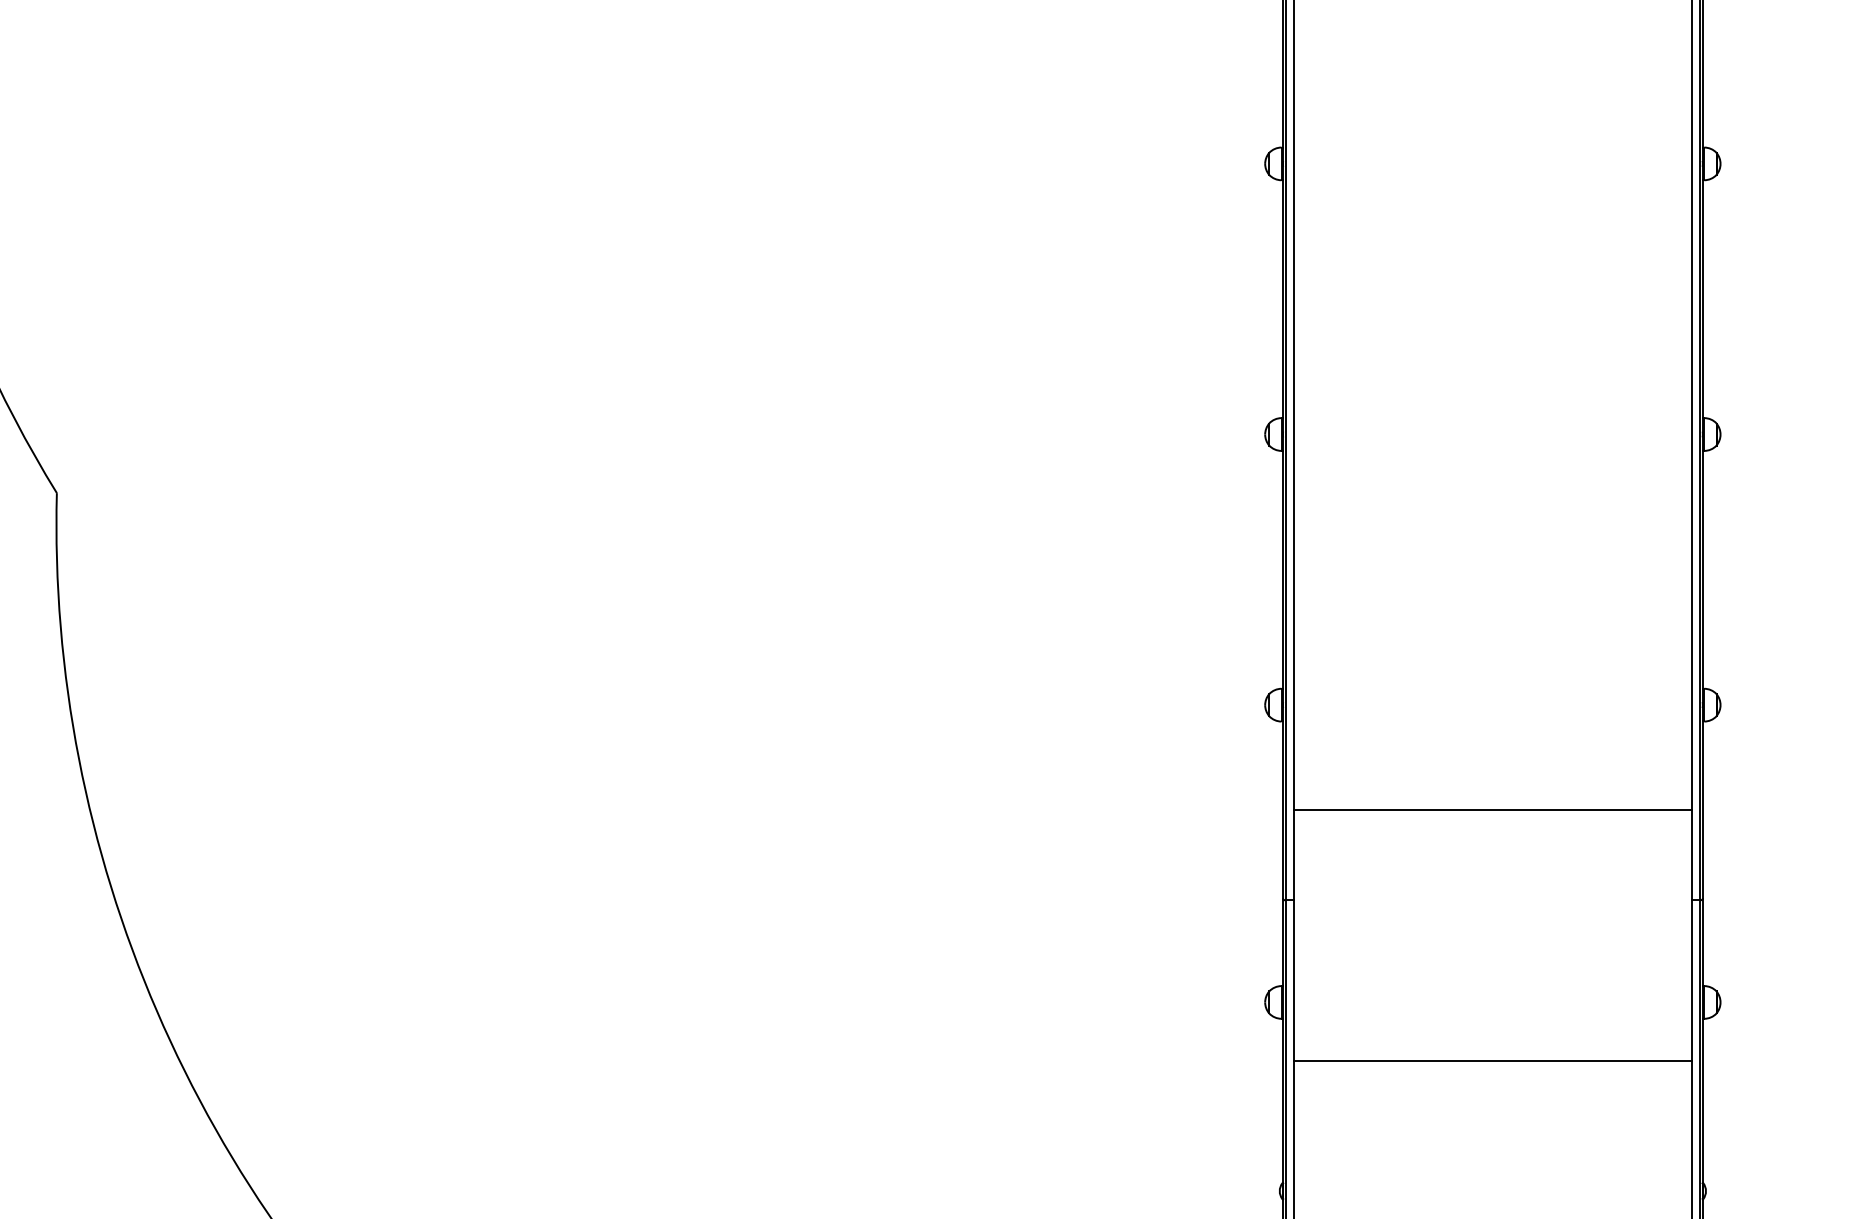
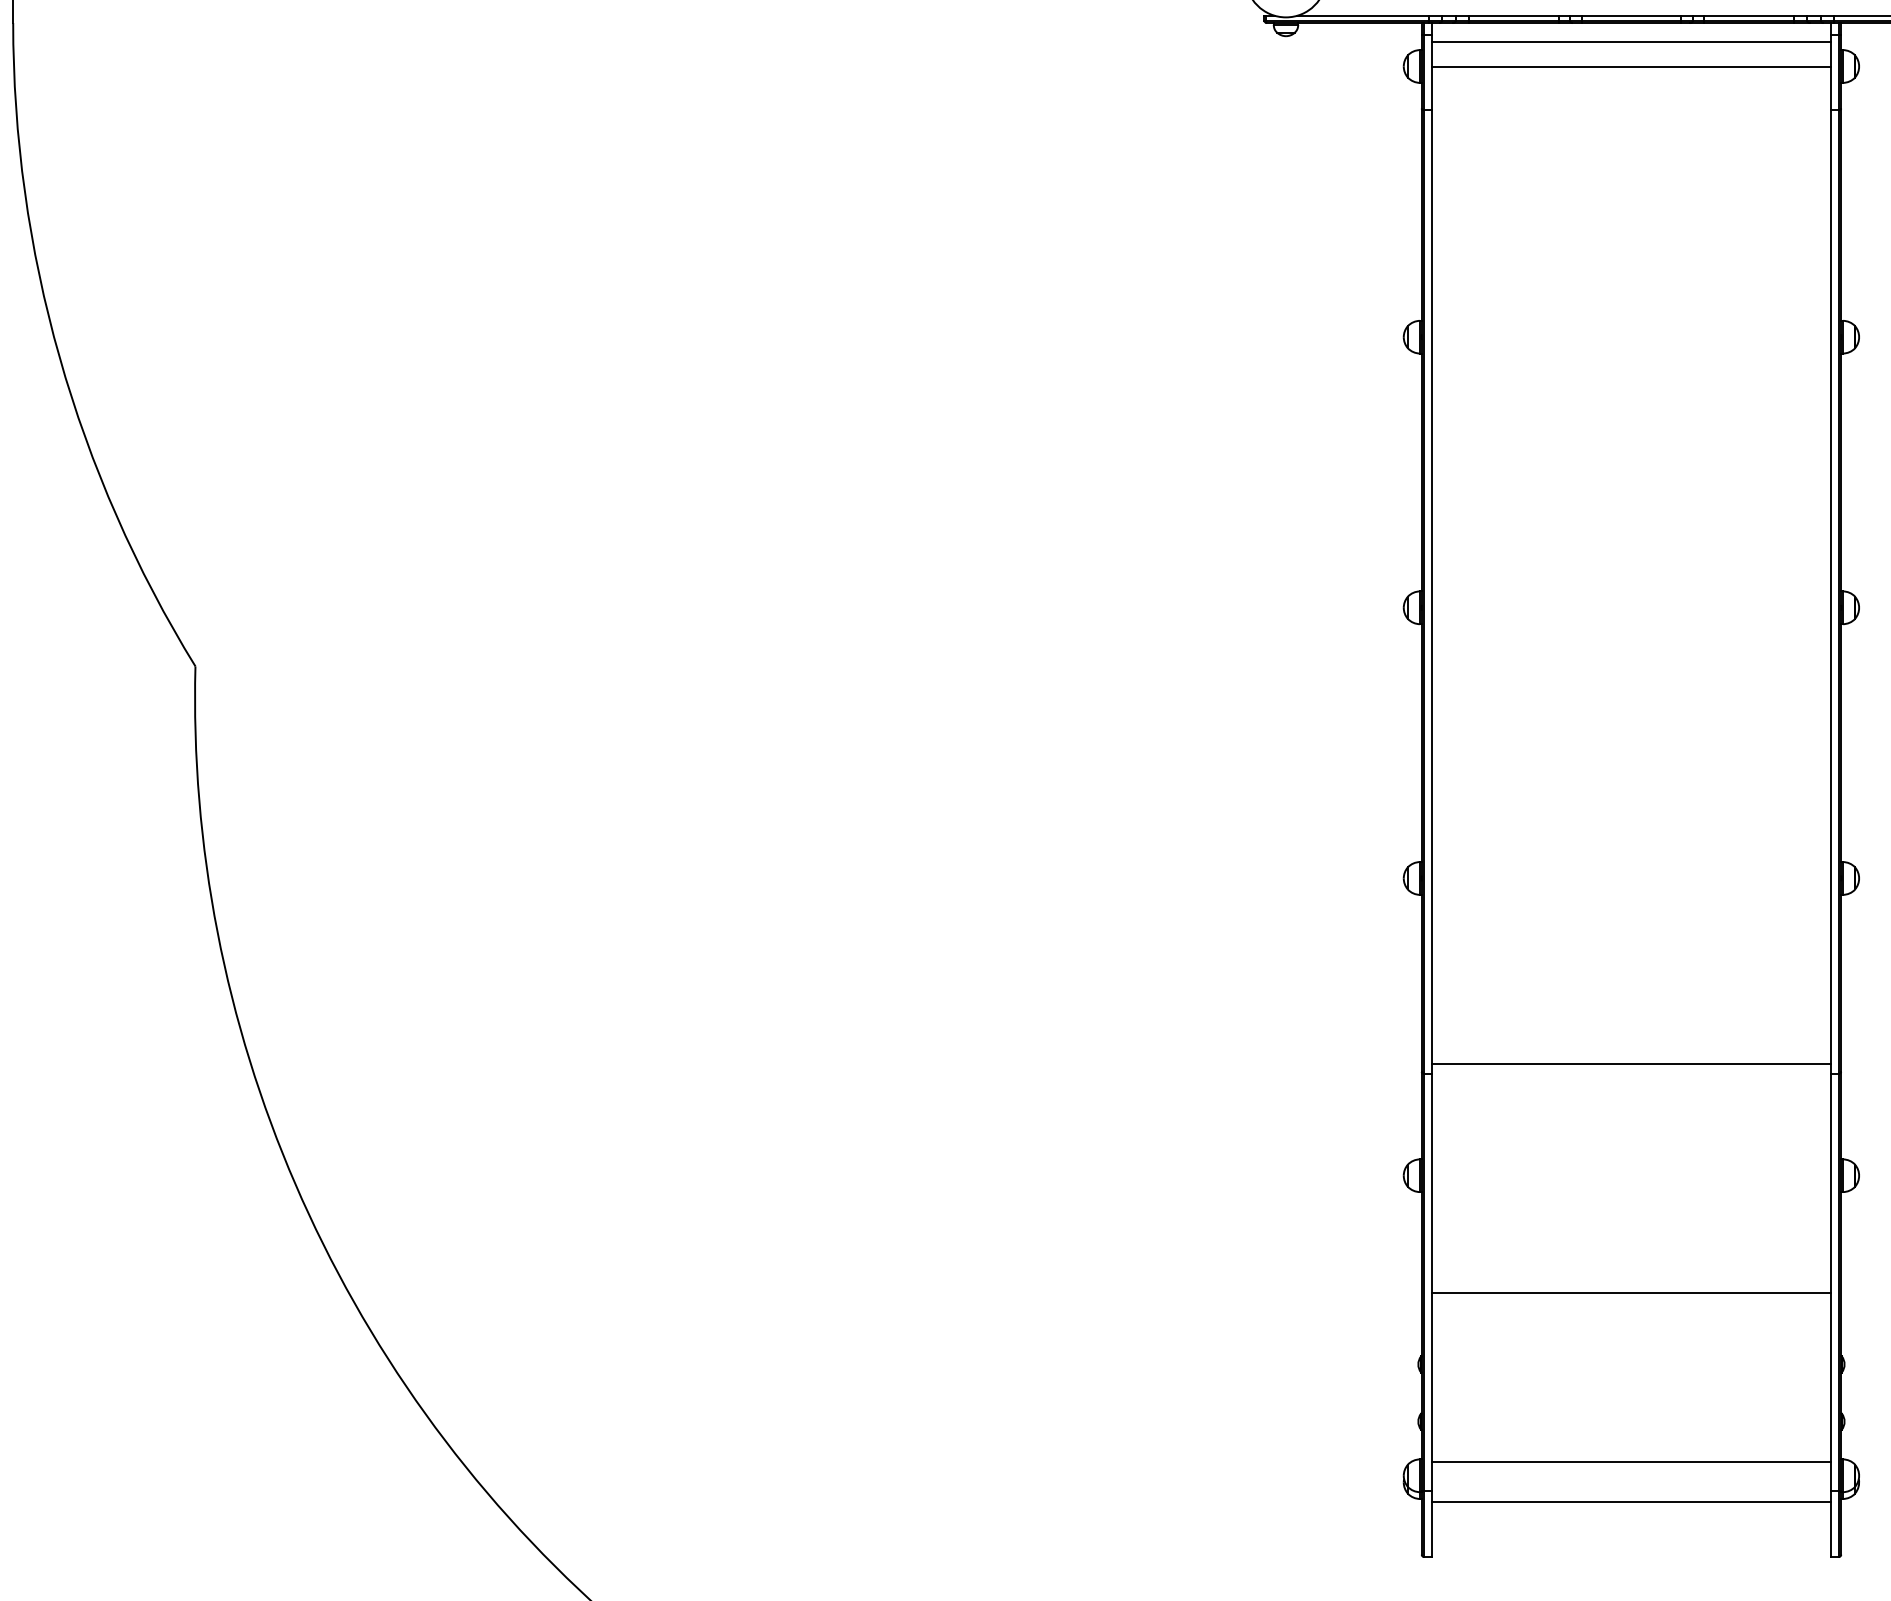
line: (1492, 810) -> (1631, 1063), moved
line: (1492, 1061) -> (1631, 1293), moved

